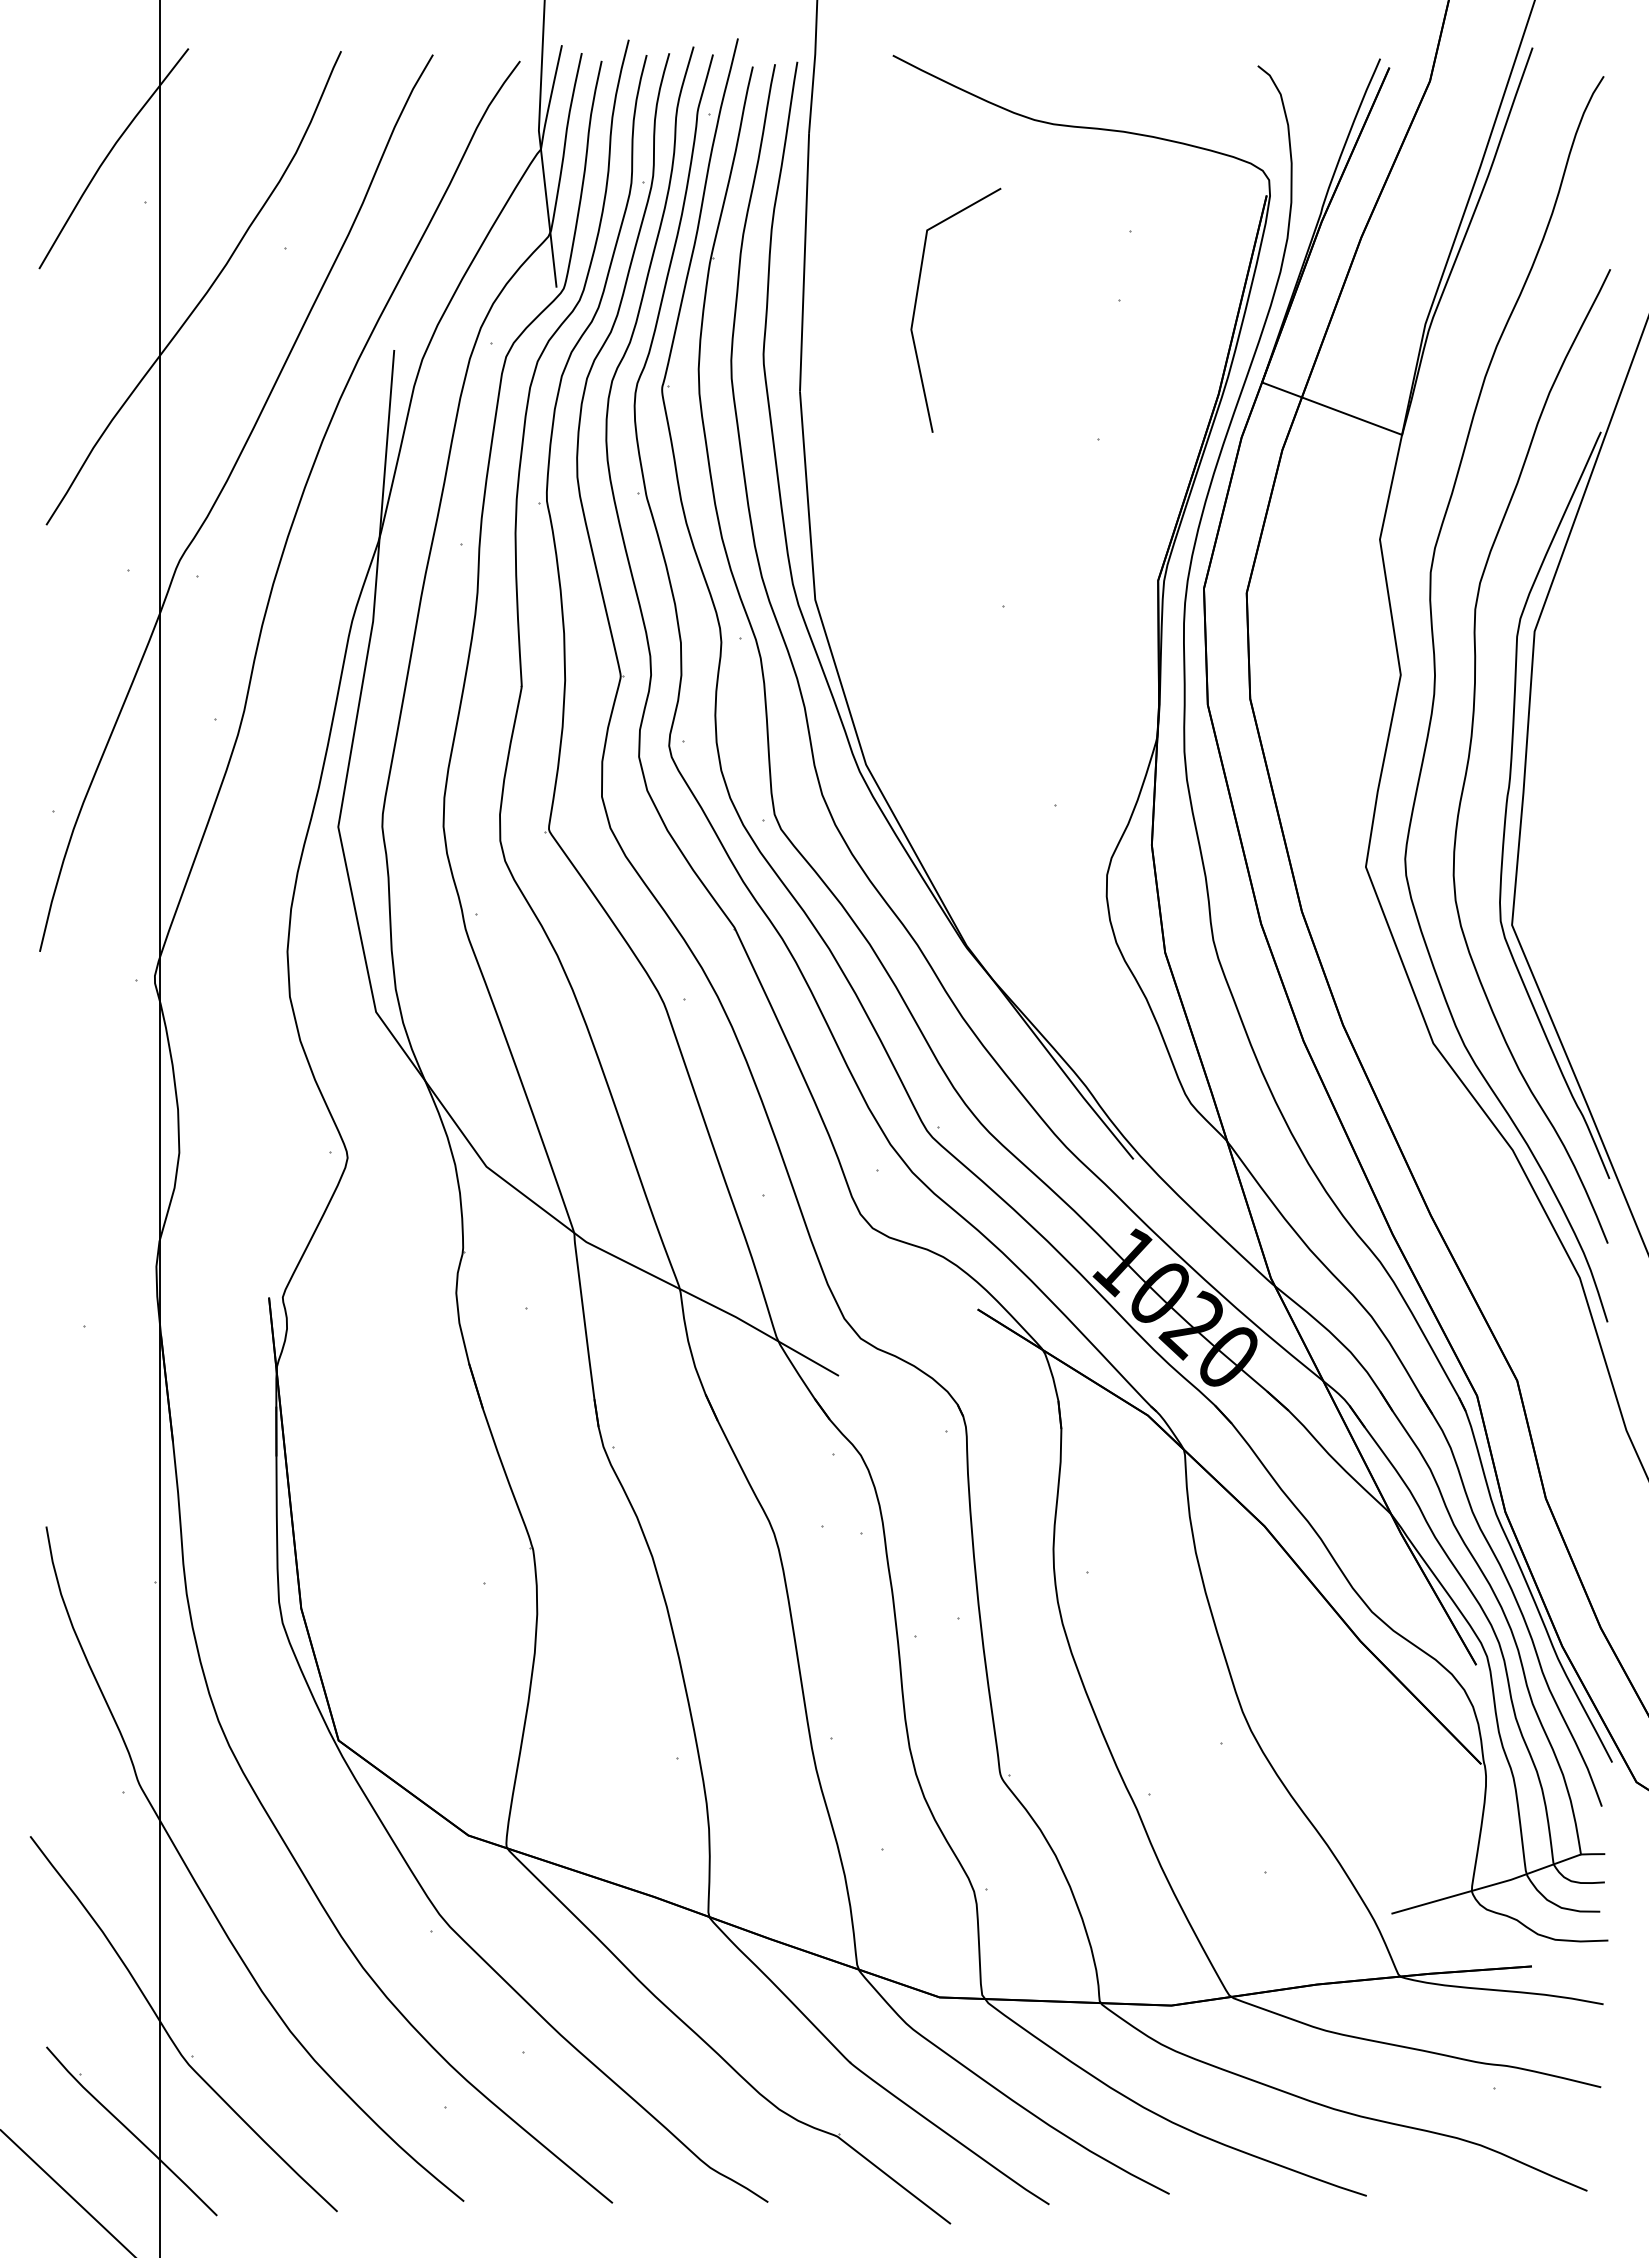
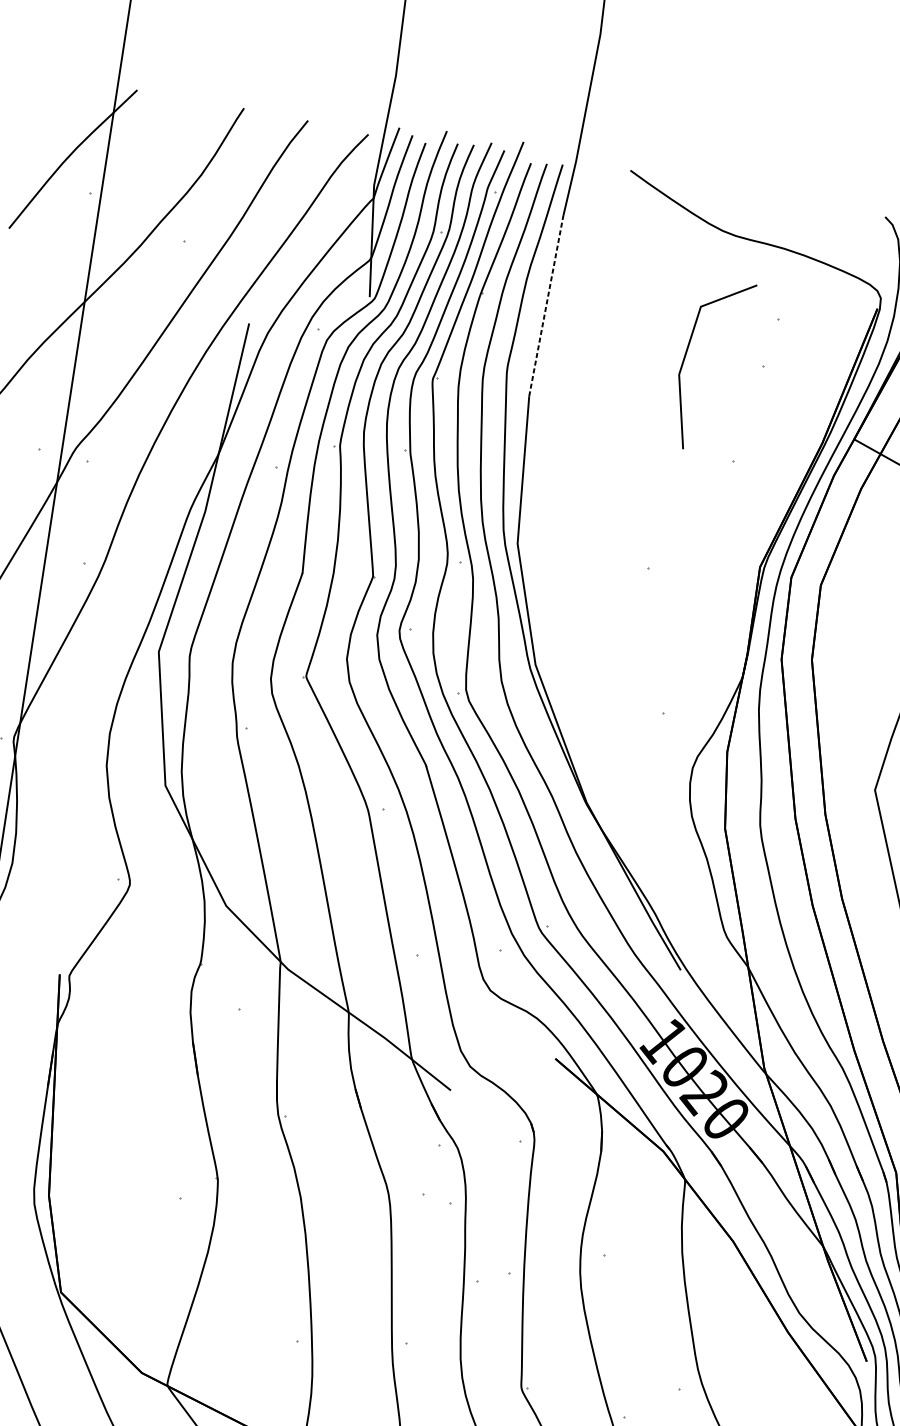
line: (804, 261) -> (546, 305), solid -> dashed
line: (916, 305) -> (685, 358), moved

